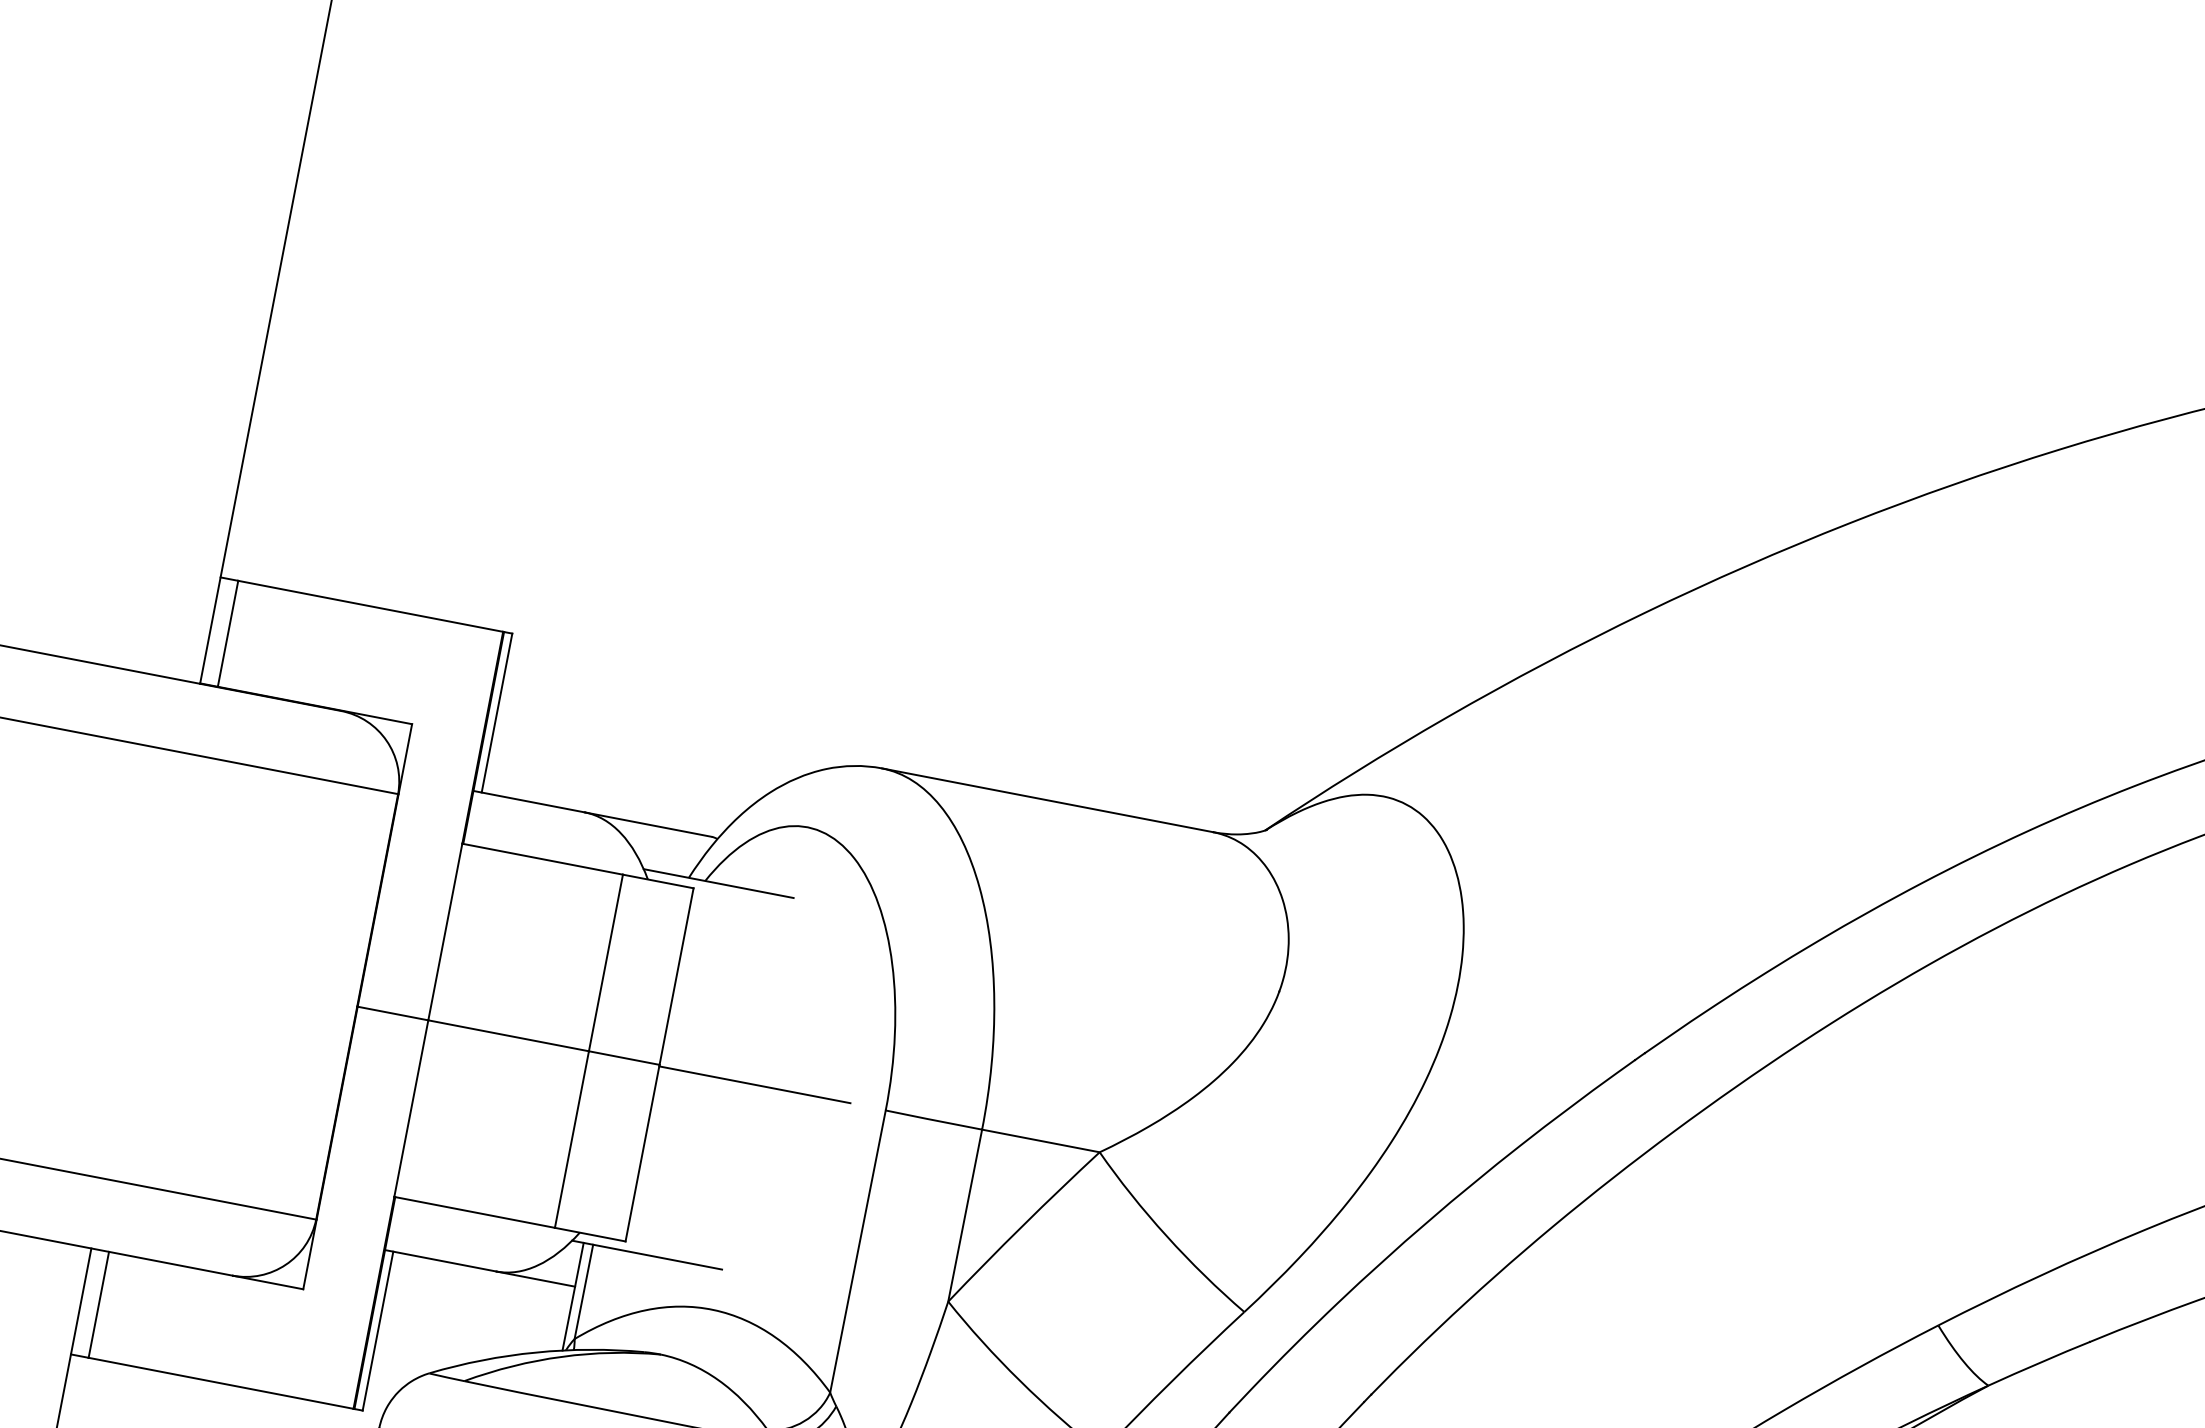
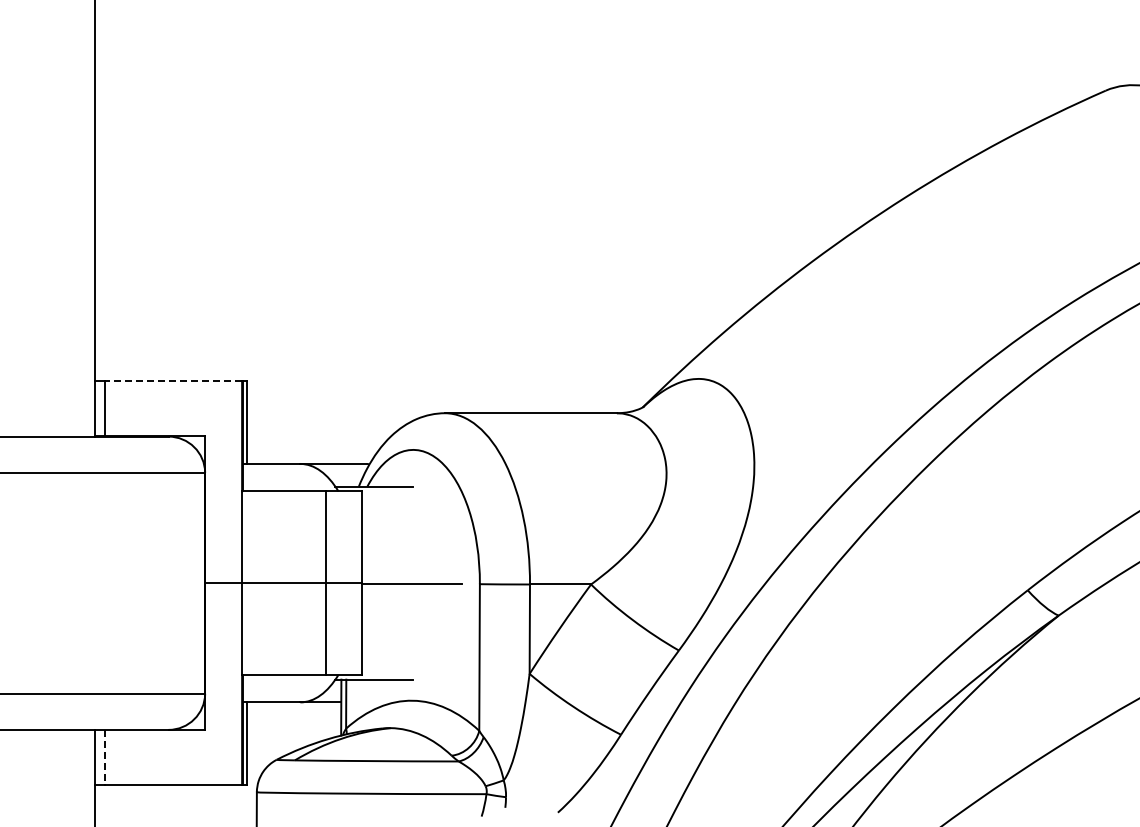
line: (370, 606) -> (173, 381), solid -> dashed
line: (98, 1304) -> (104, 757), solid -> dashed

